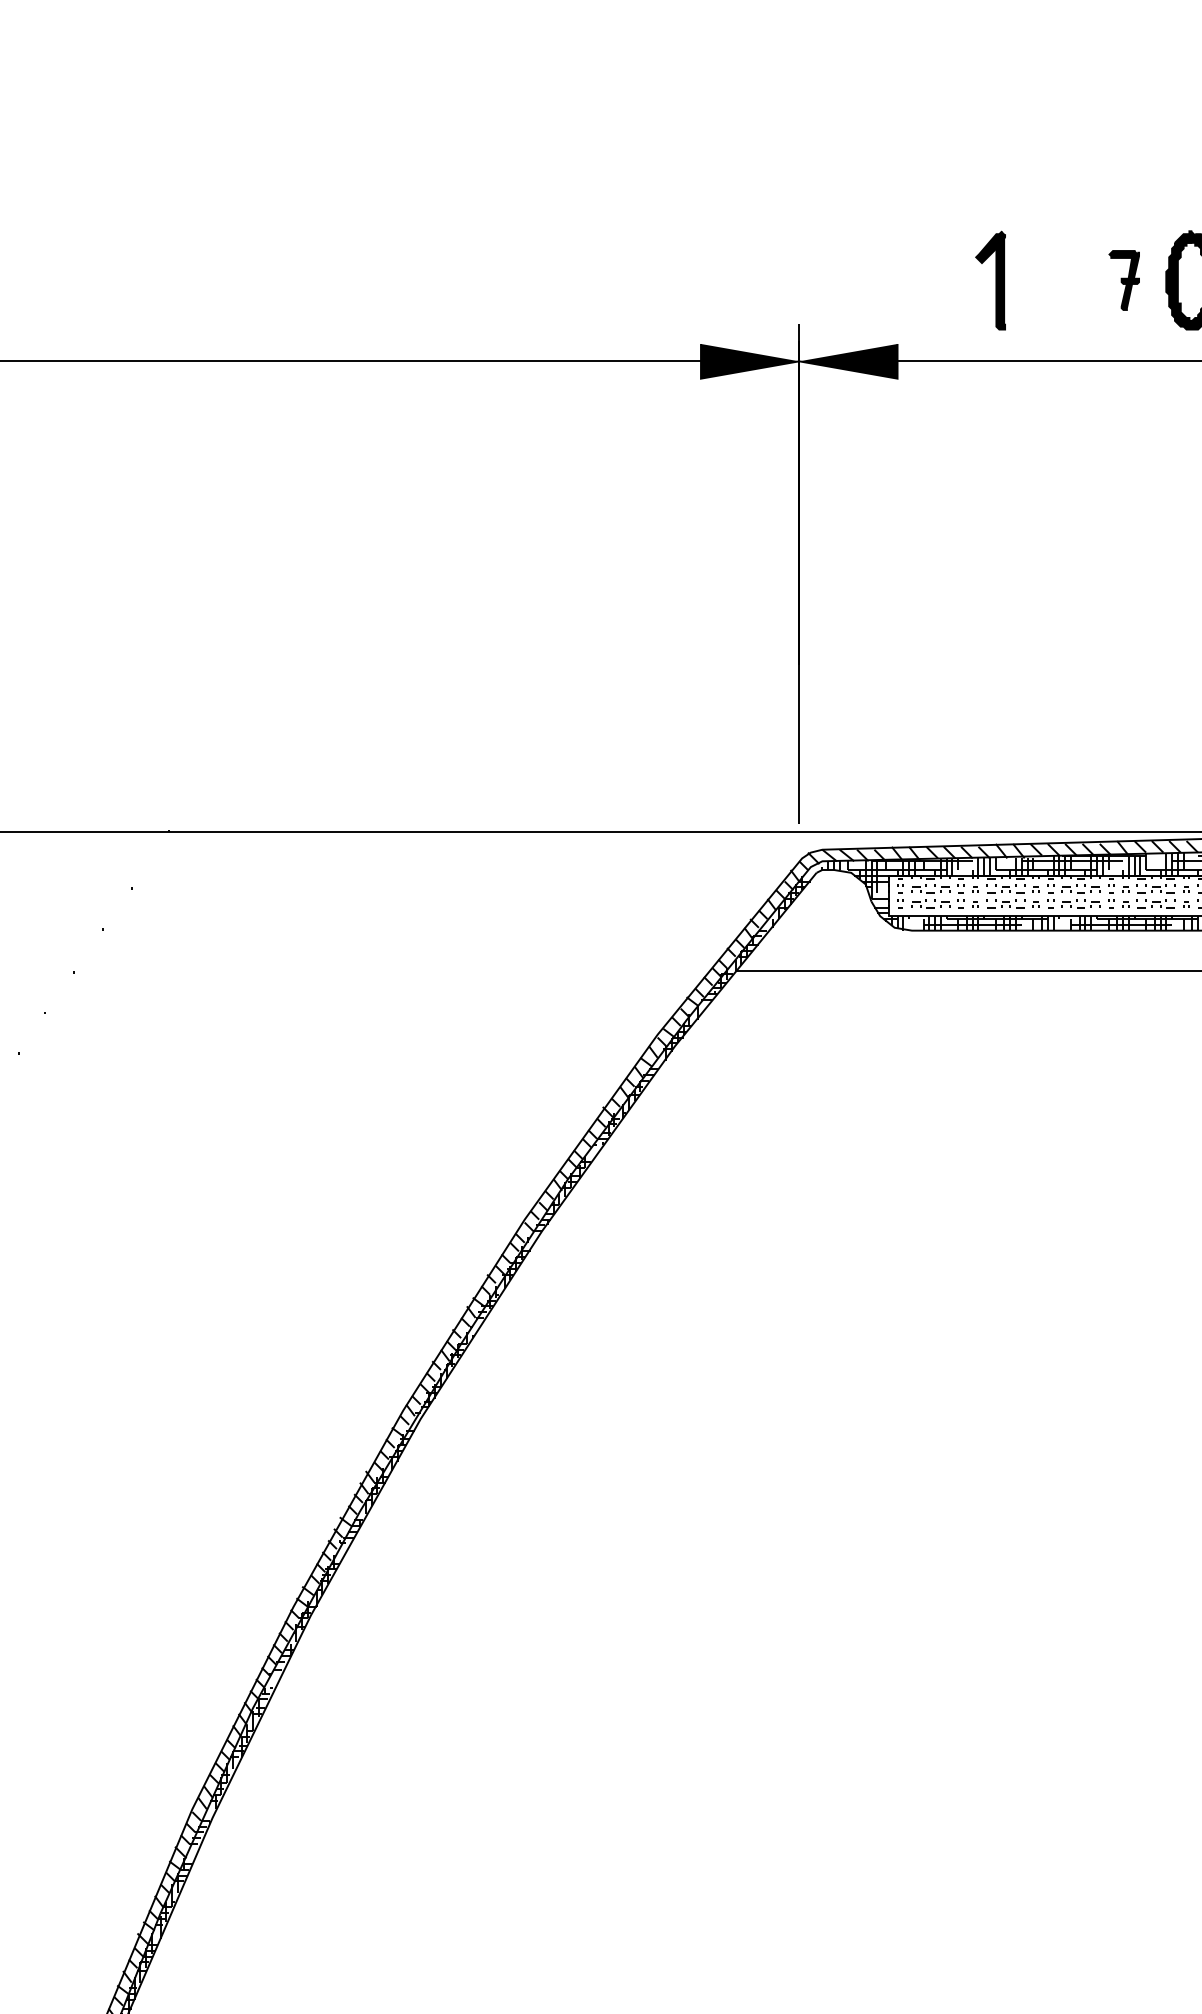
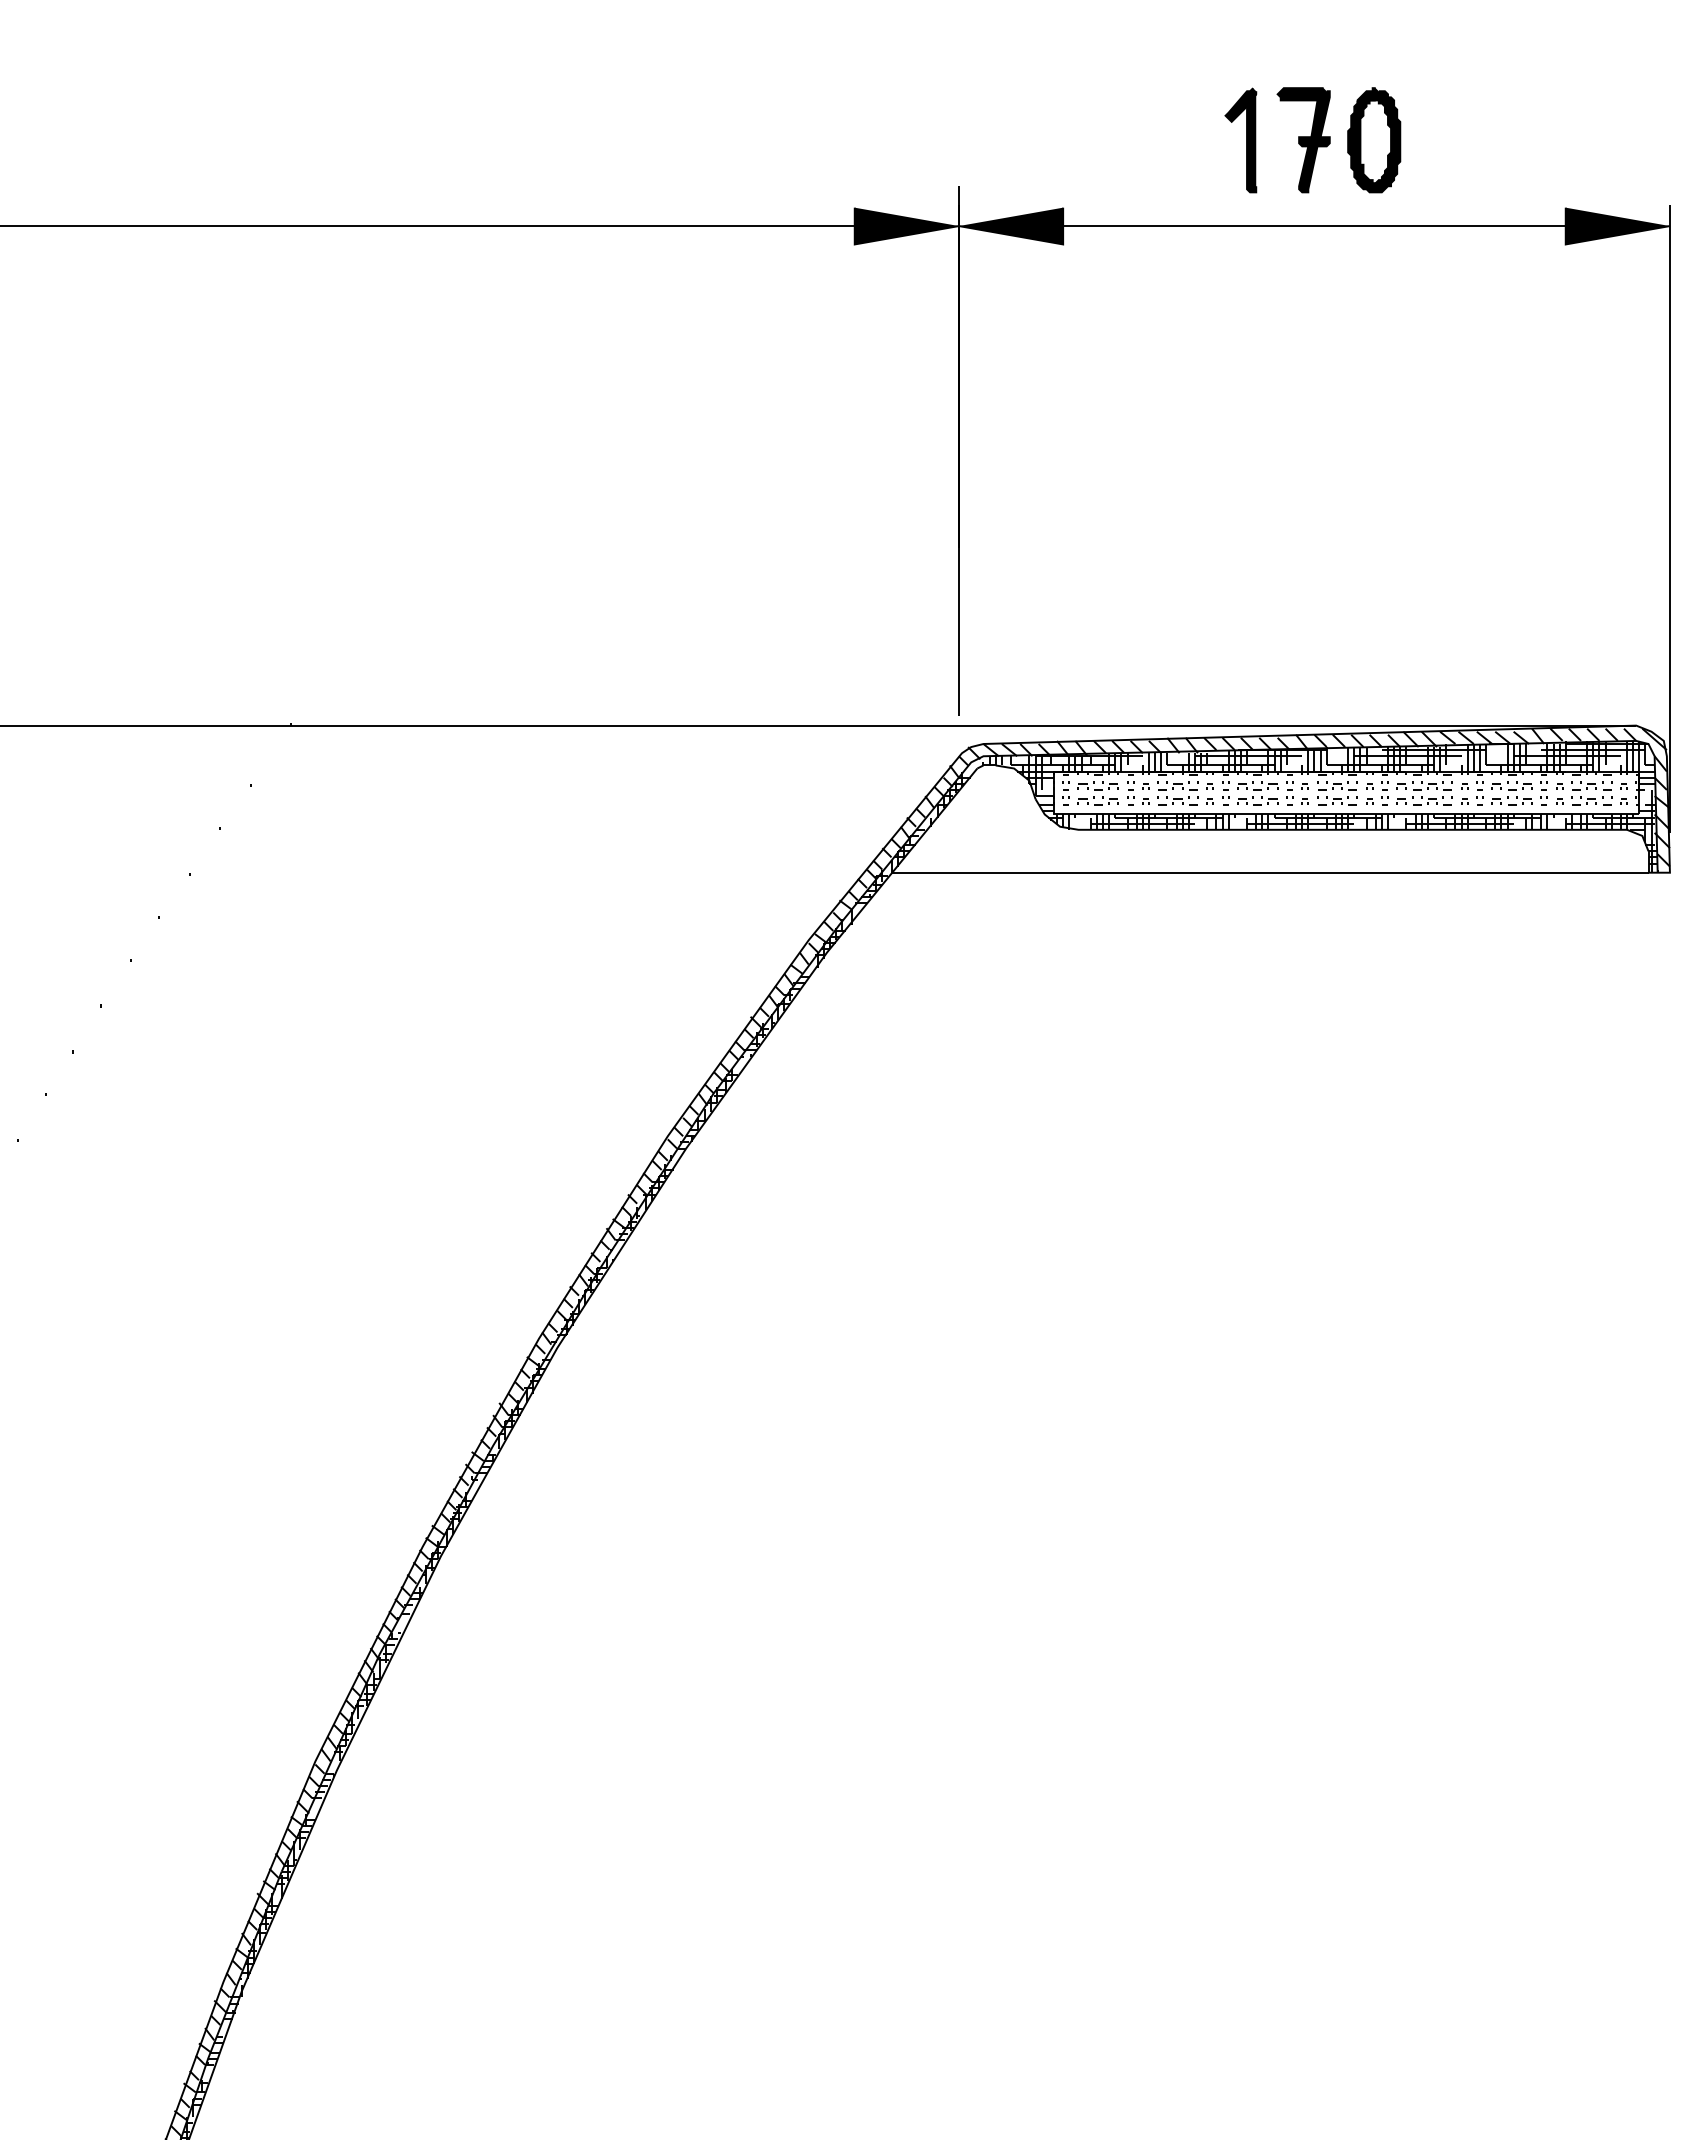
part: (990, 280) -> (1240, 140), moved
part: (1124, 280) -> (1303, 140), size x1.67

